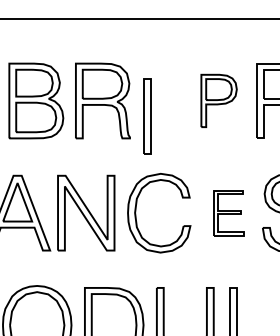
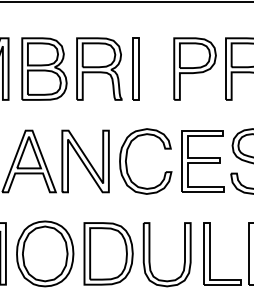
part: (218, 100) -> (194, 68), size x1.43
part: (146, 116) -> (135, 68), moved
part: (228, 213) -> (202, 161), size x1.67

